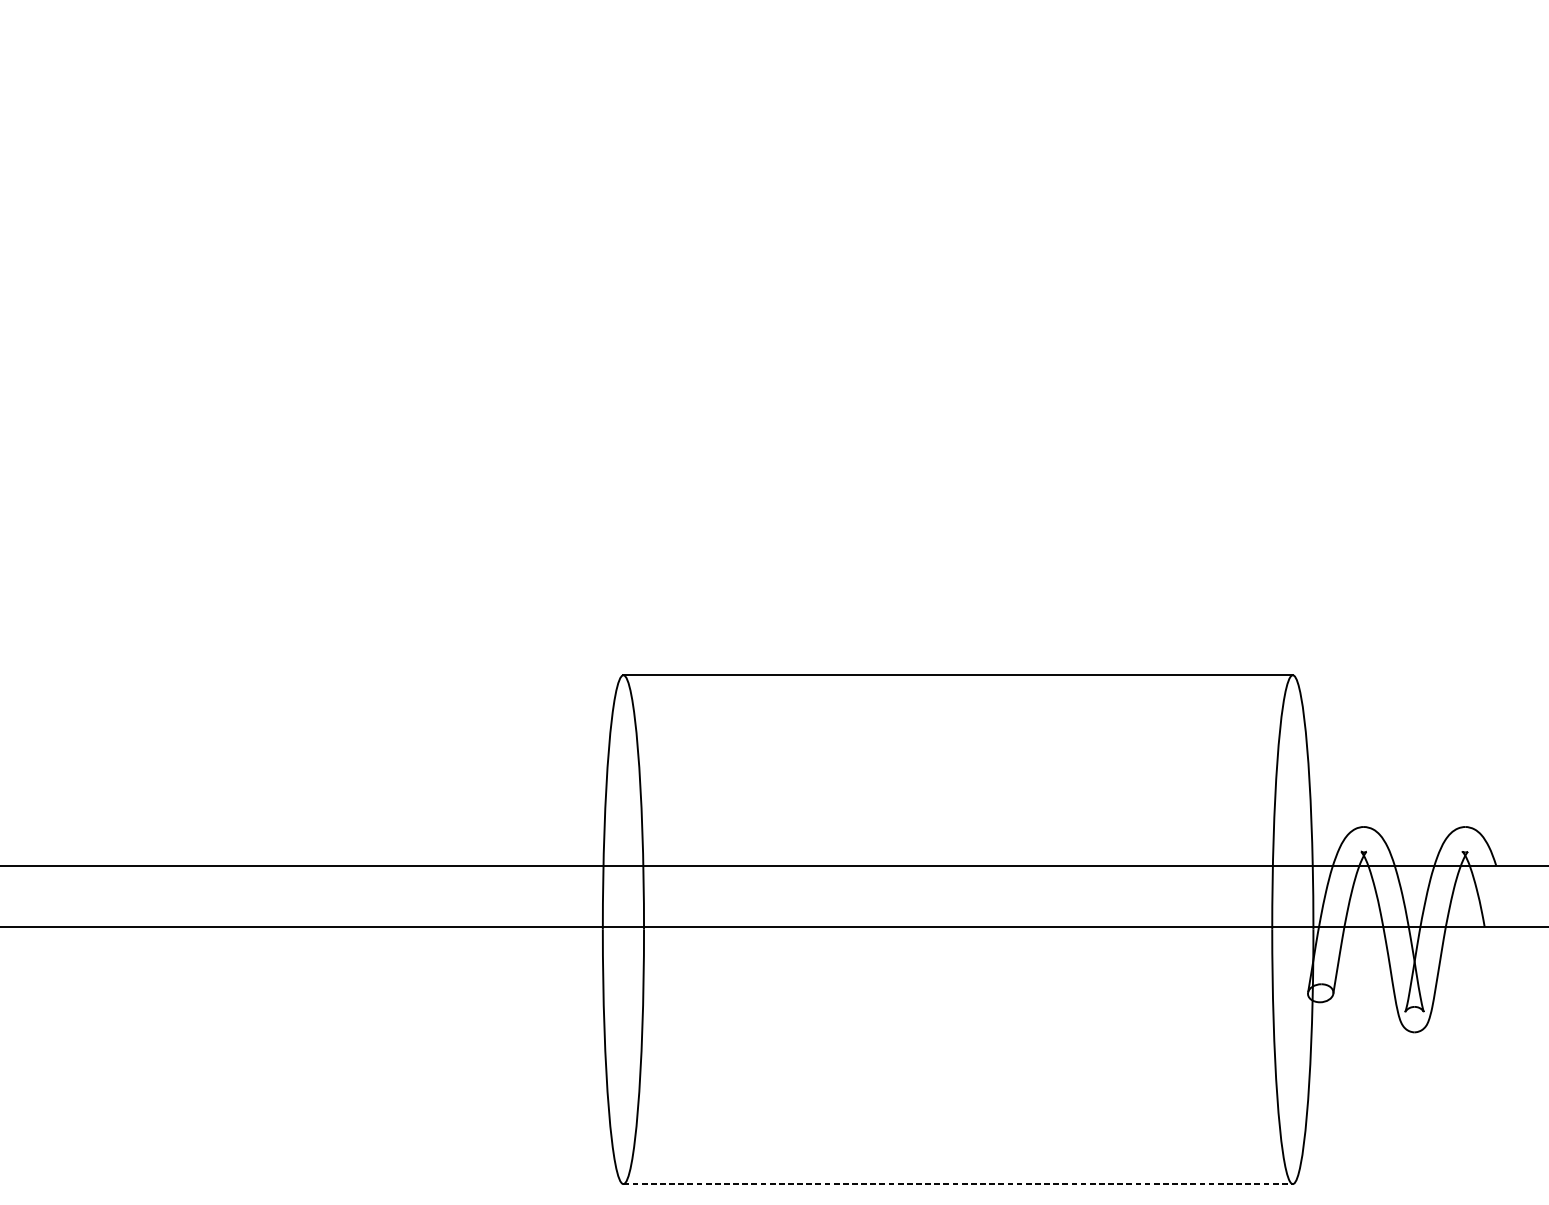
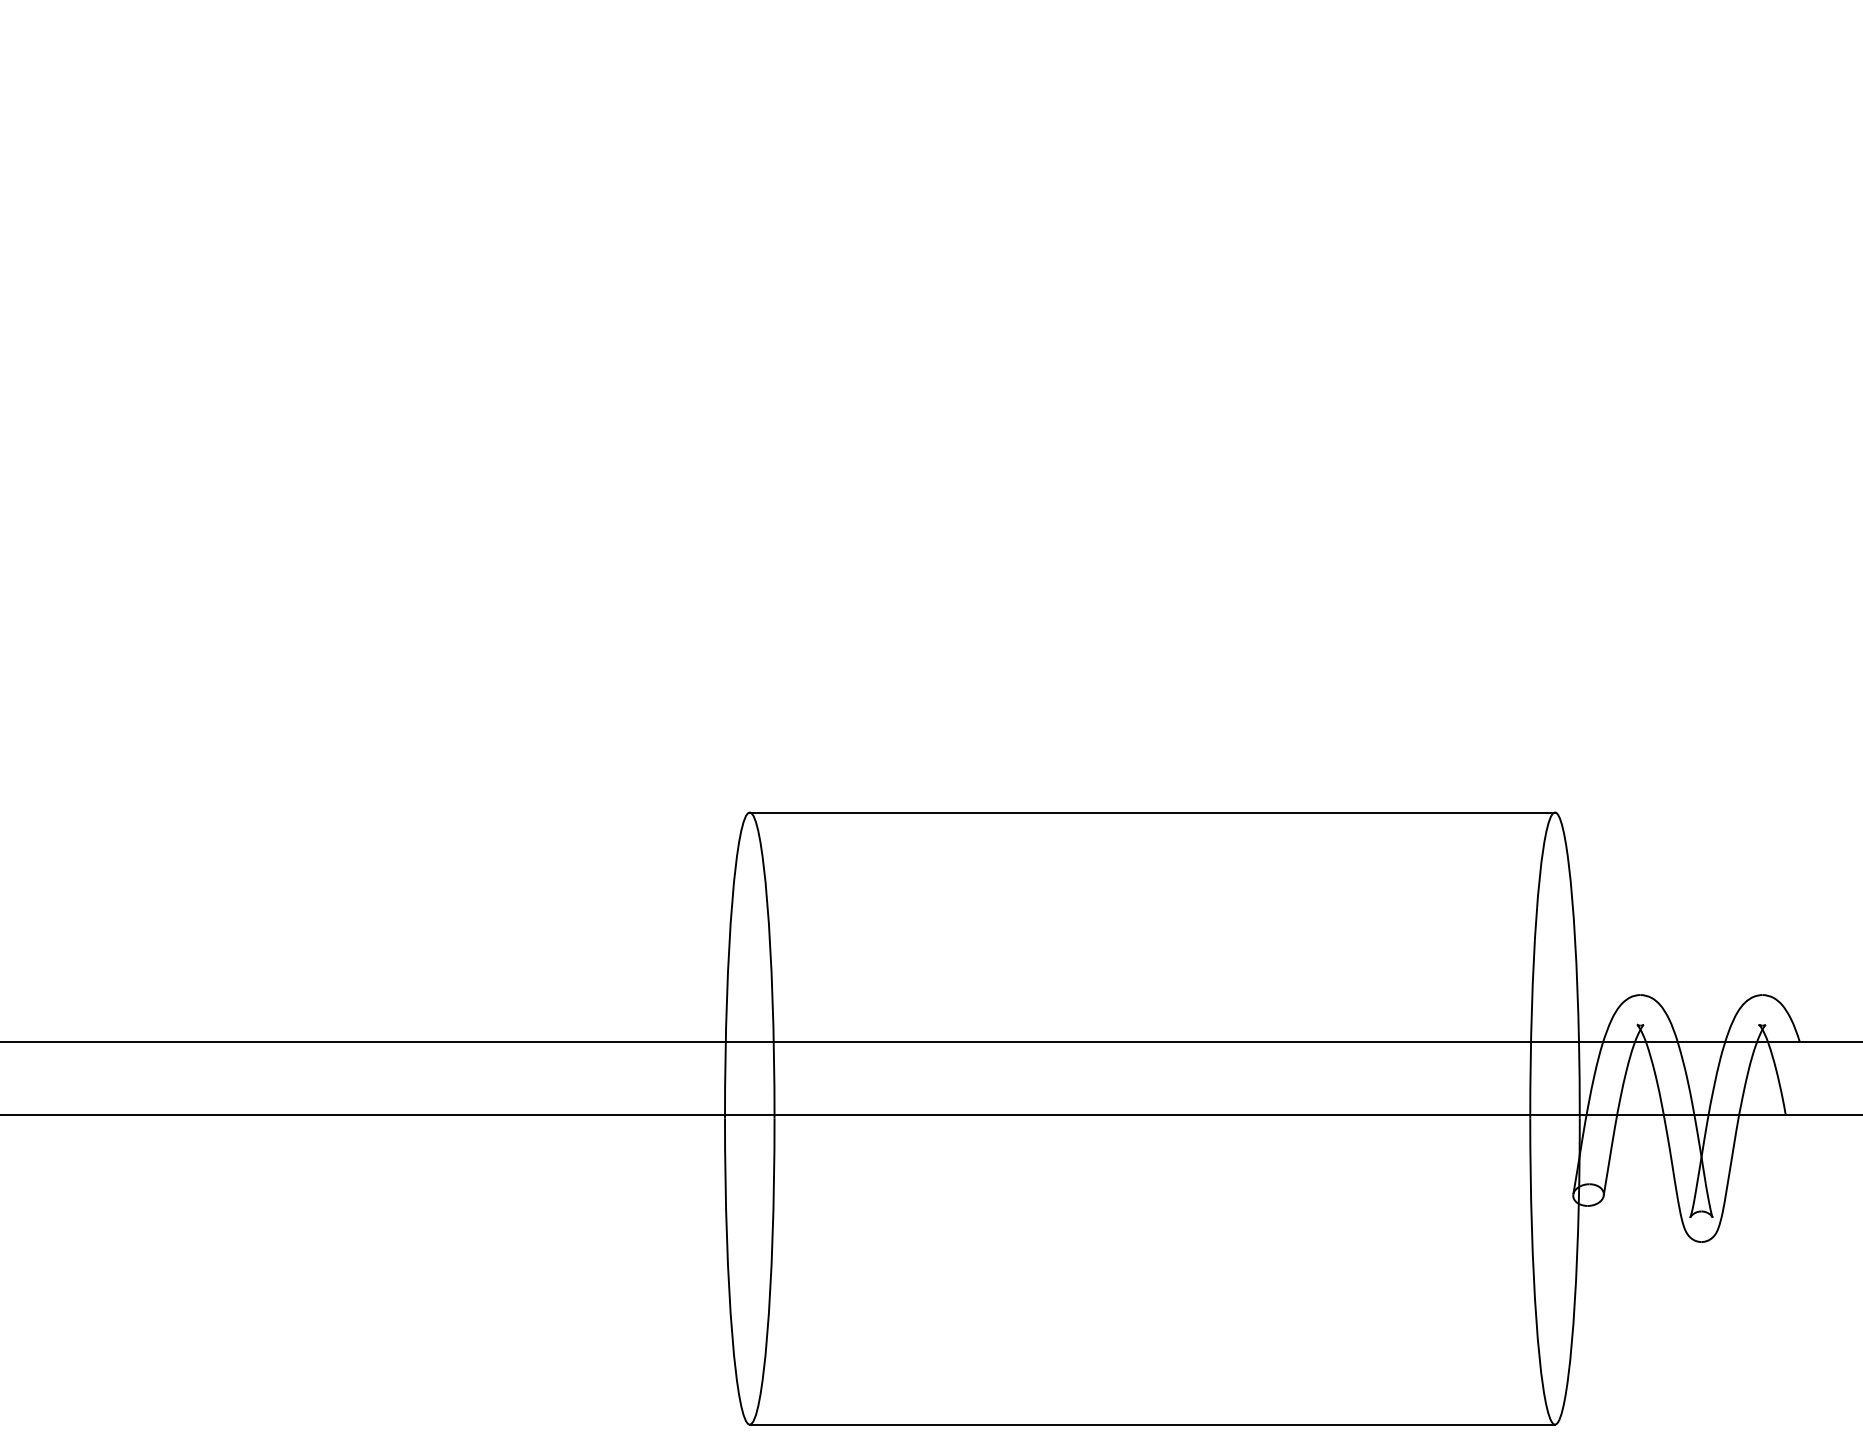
line: (958, 1183) -> (1152, 1424), dashed -> solid

